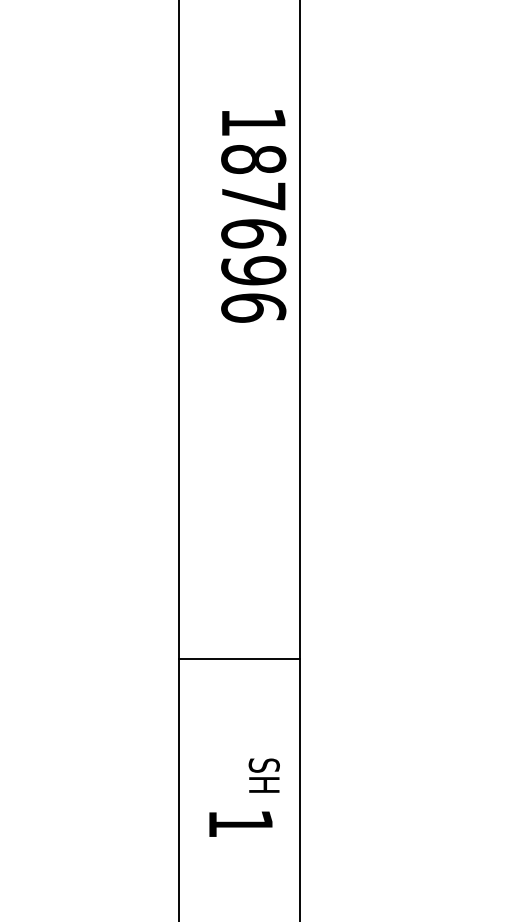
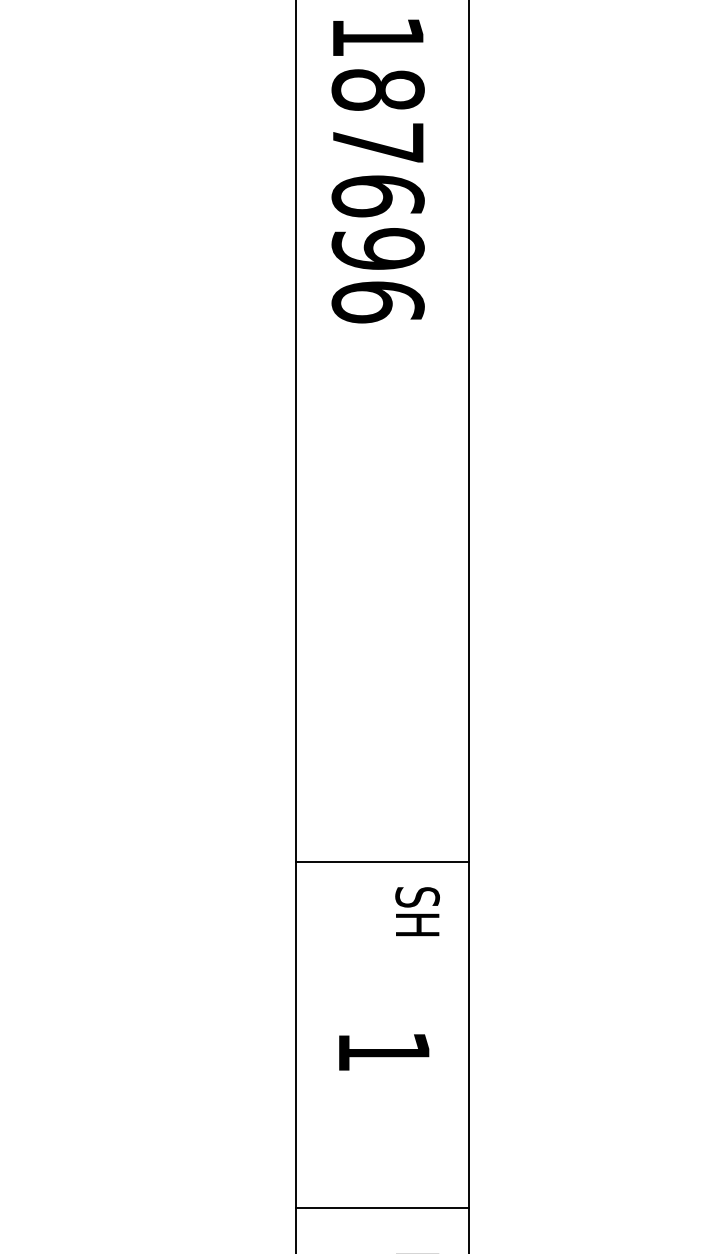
text: (253, 216) -> (377, 171), moved
line: (239, 658) -> (382, 861), moved
text: (263, 775) -> (416, 911), moved

